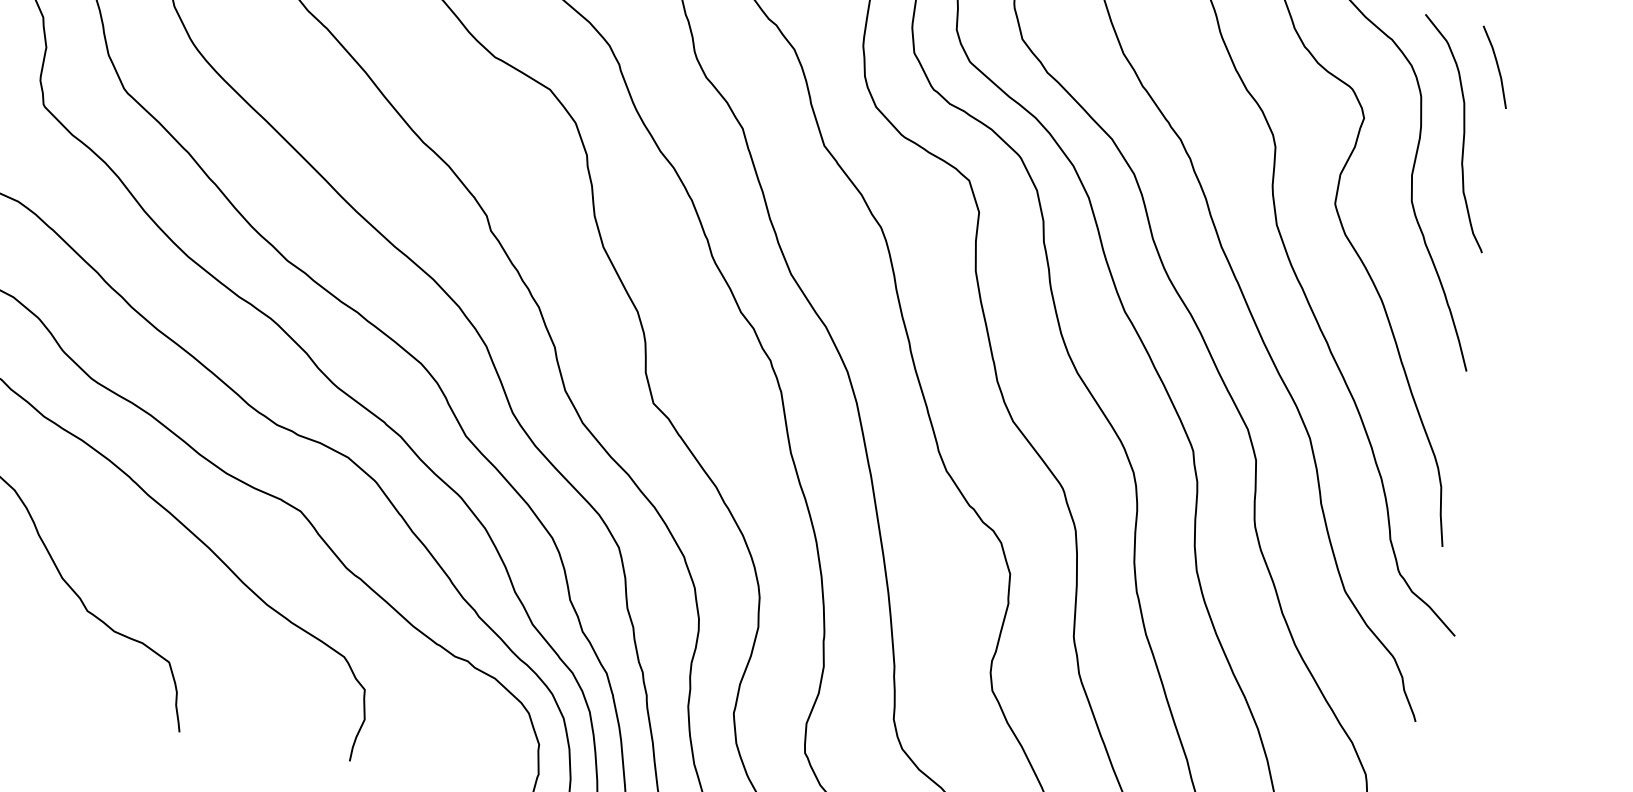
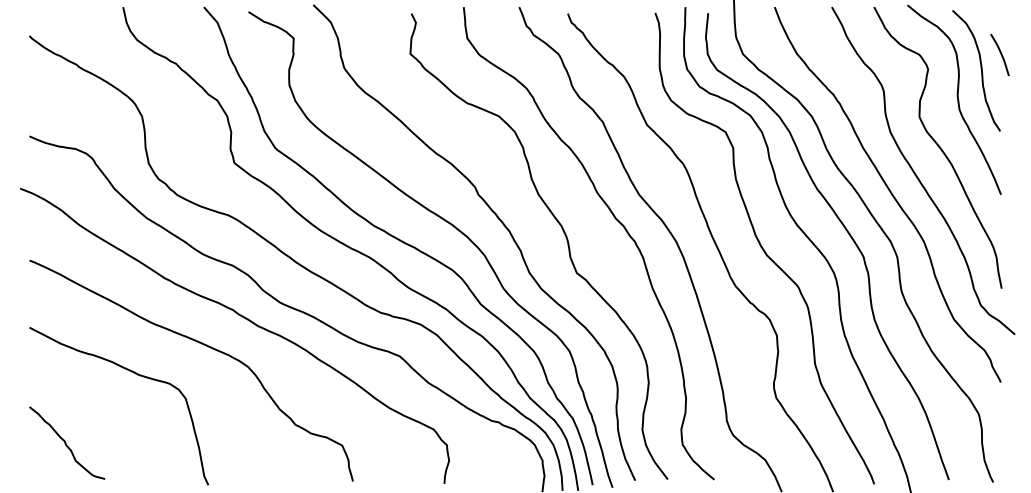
line: (1496, 66) -> (1000, 54), moved

